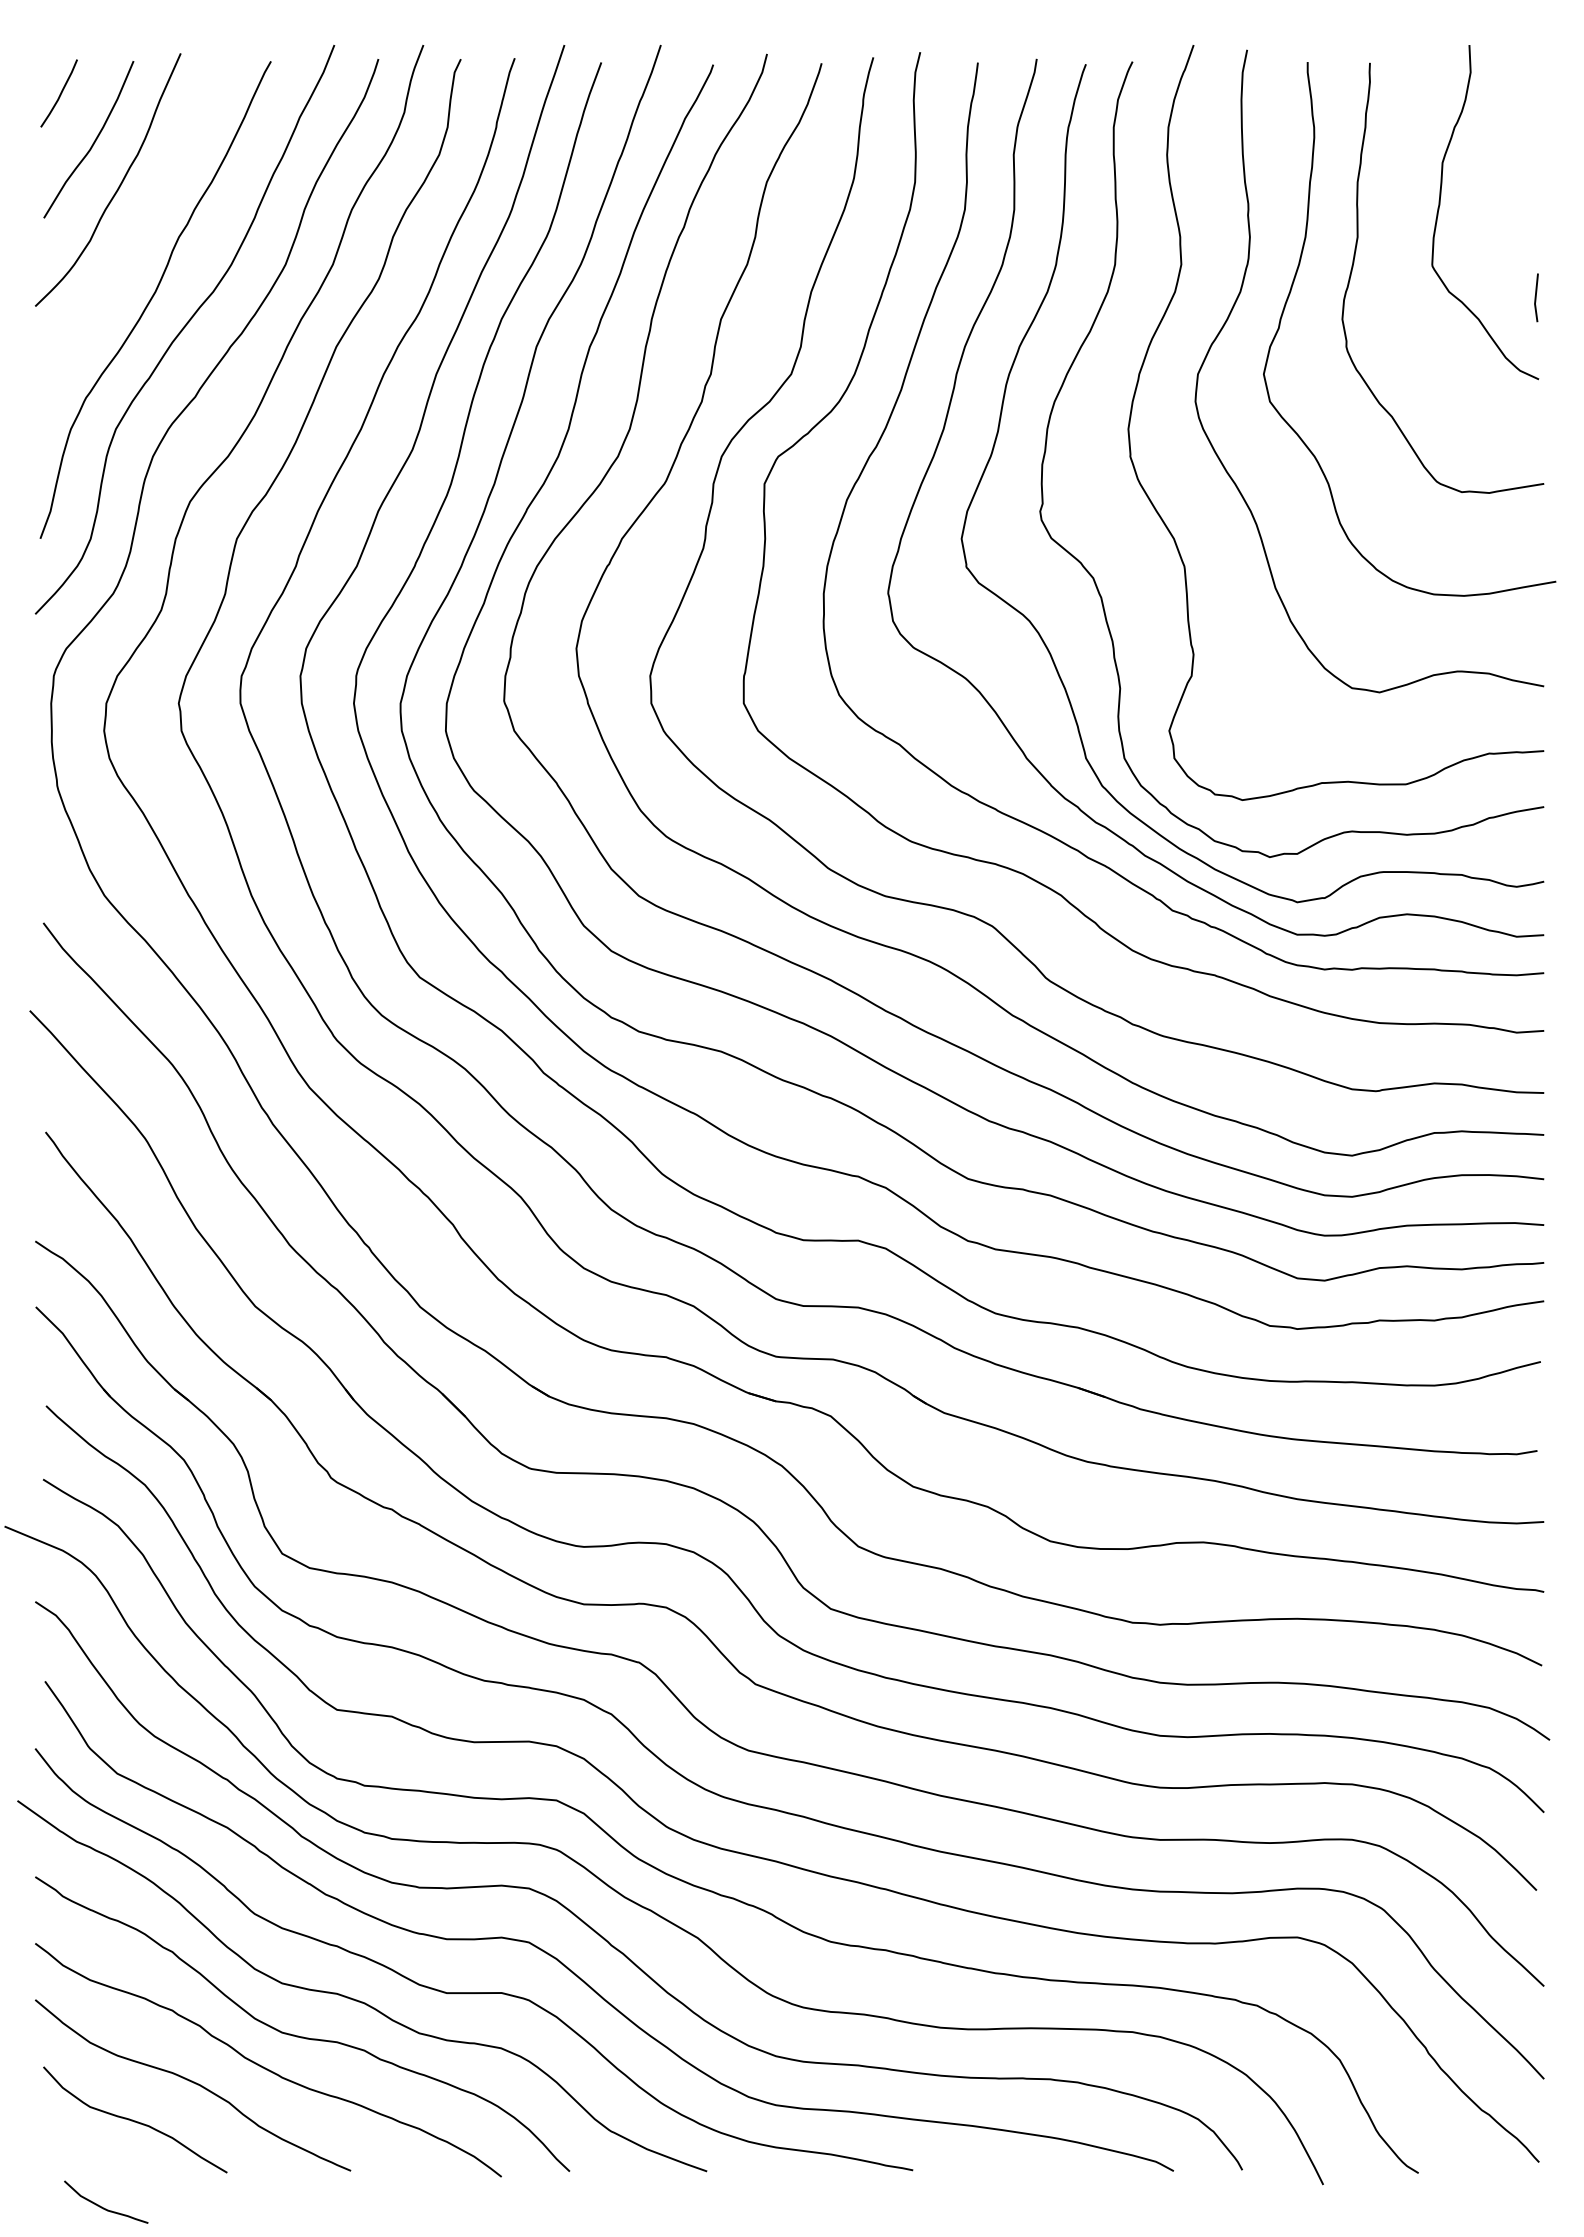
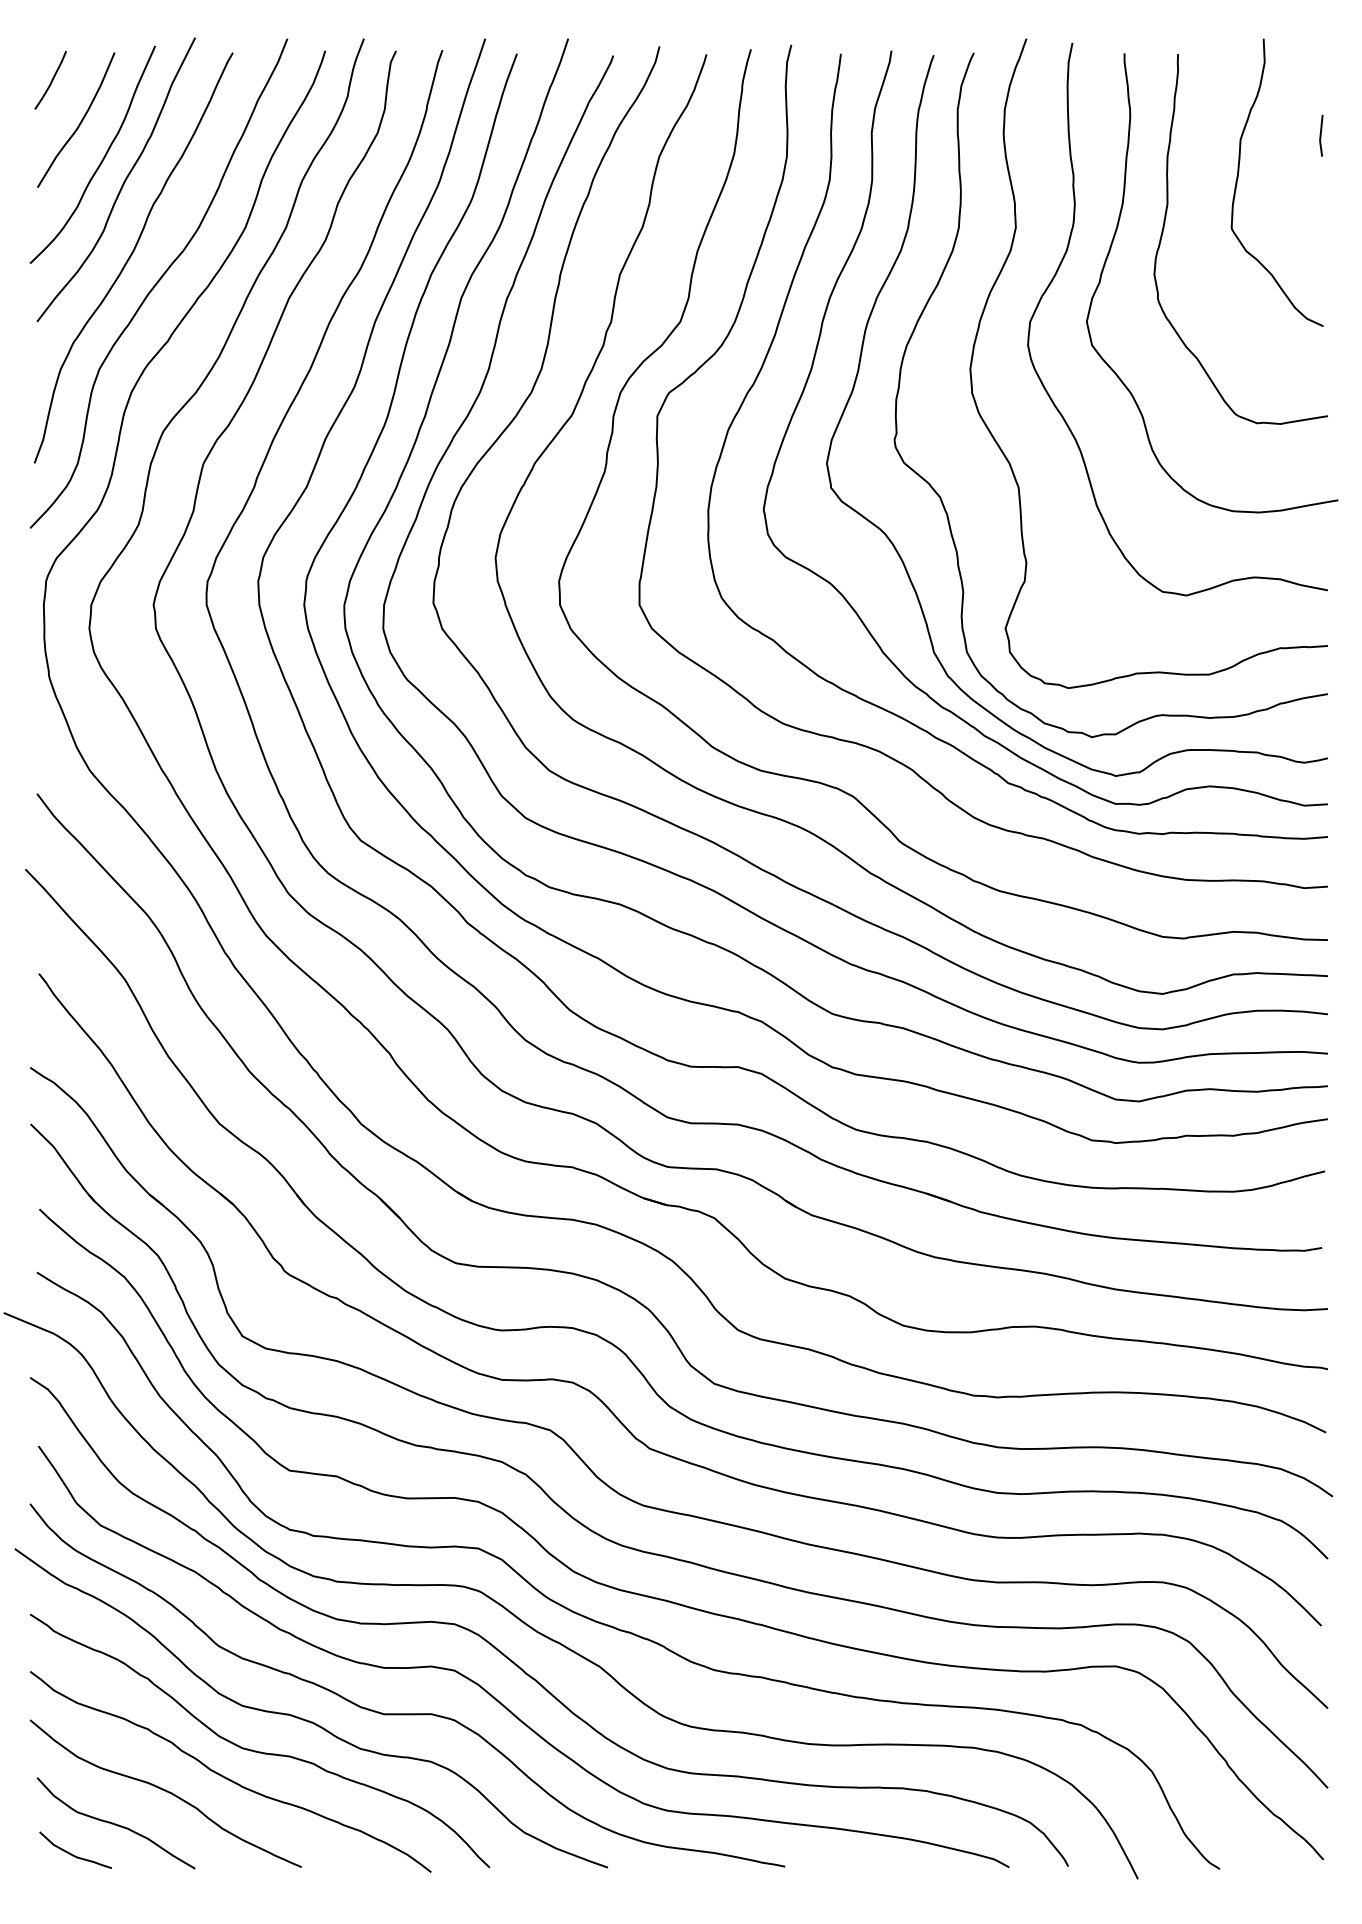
curve: (143, 212) -> (123, 182), added
line: (1536, 297) -> (1321, 135), moved
curve: (104, 2207) -> (74, 1854), moved

